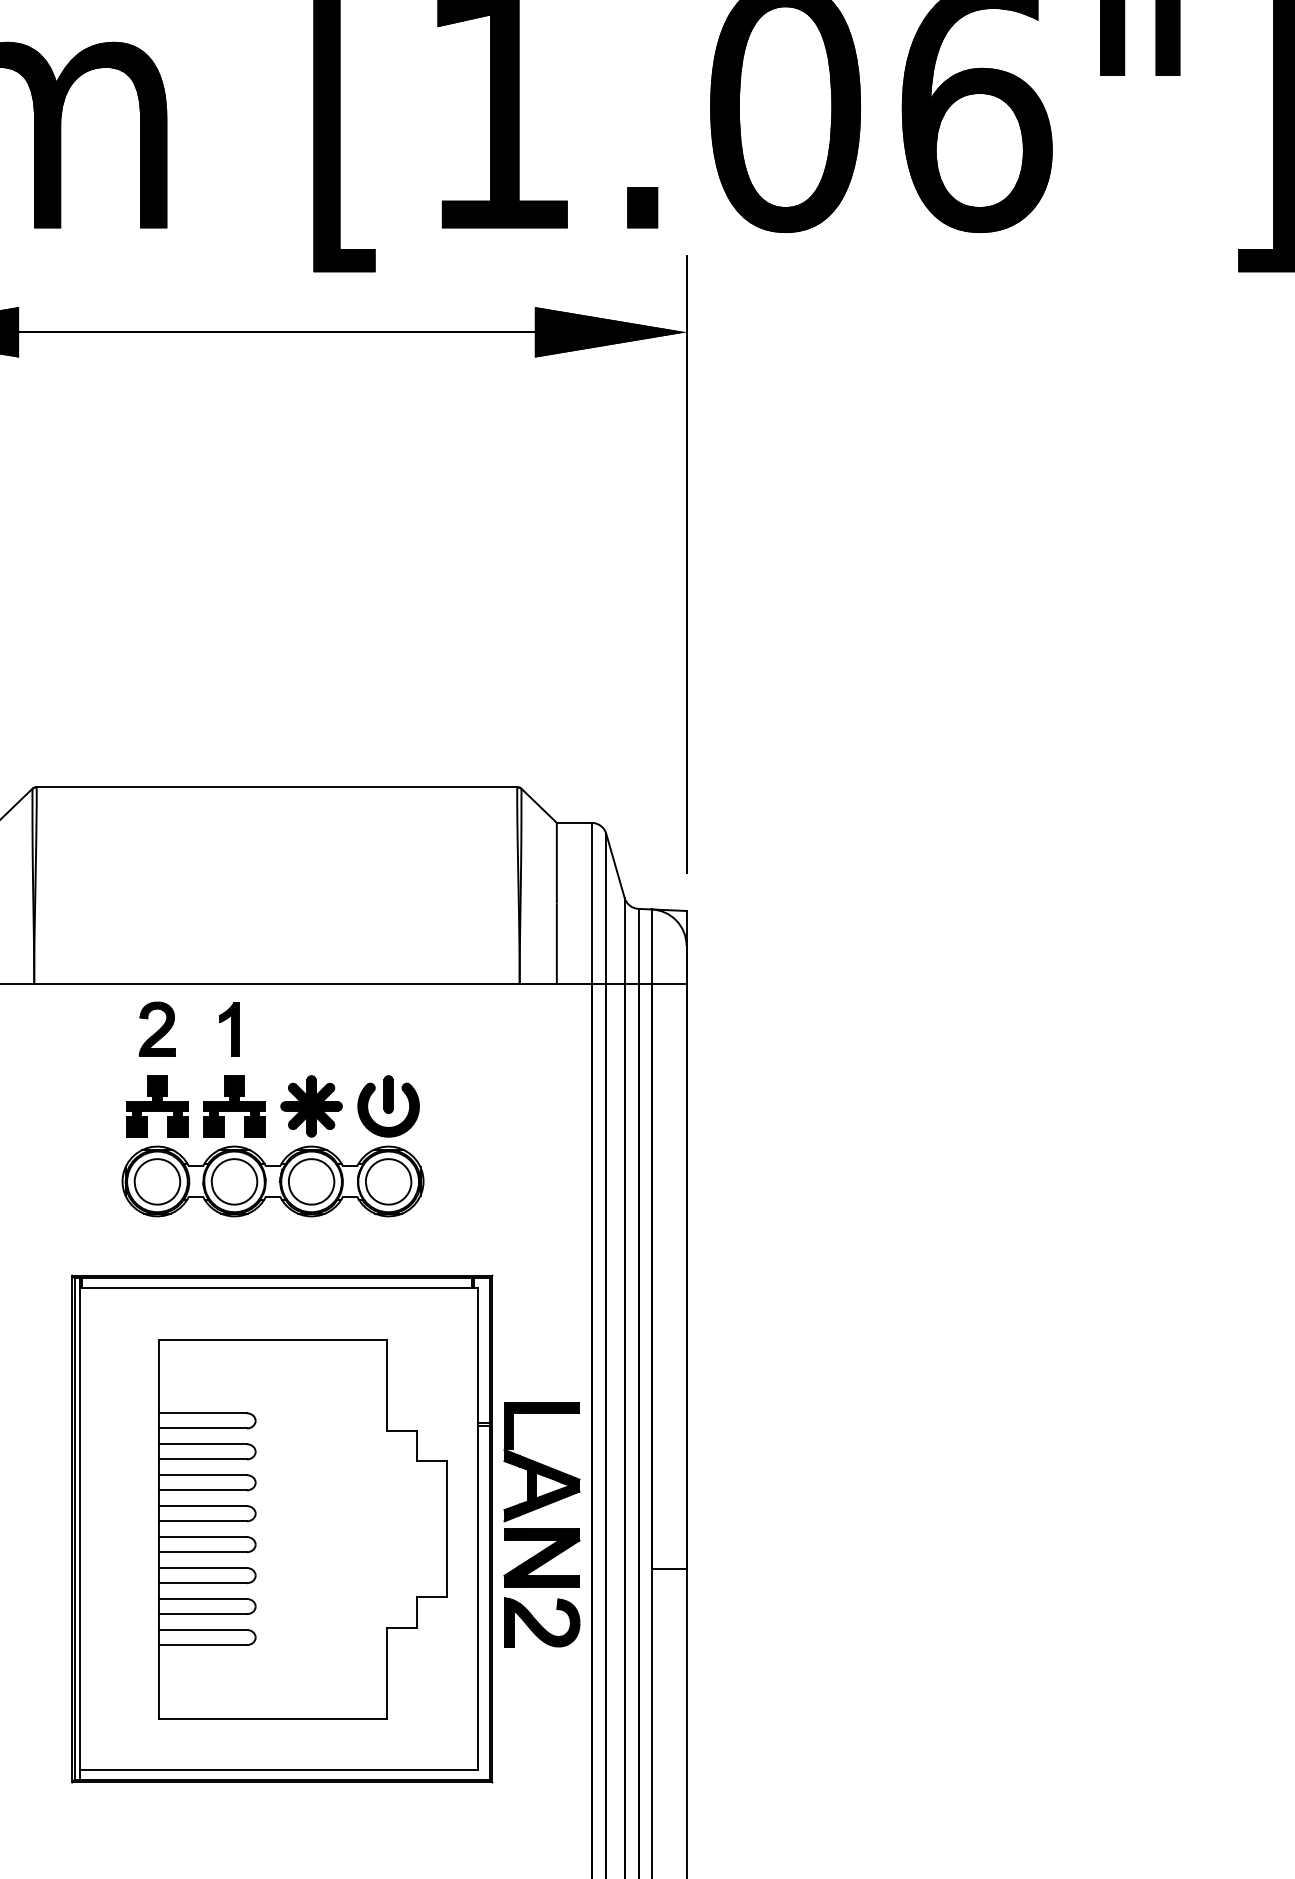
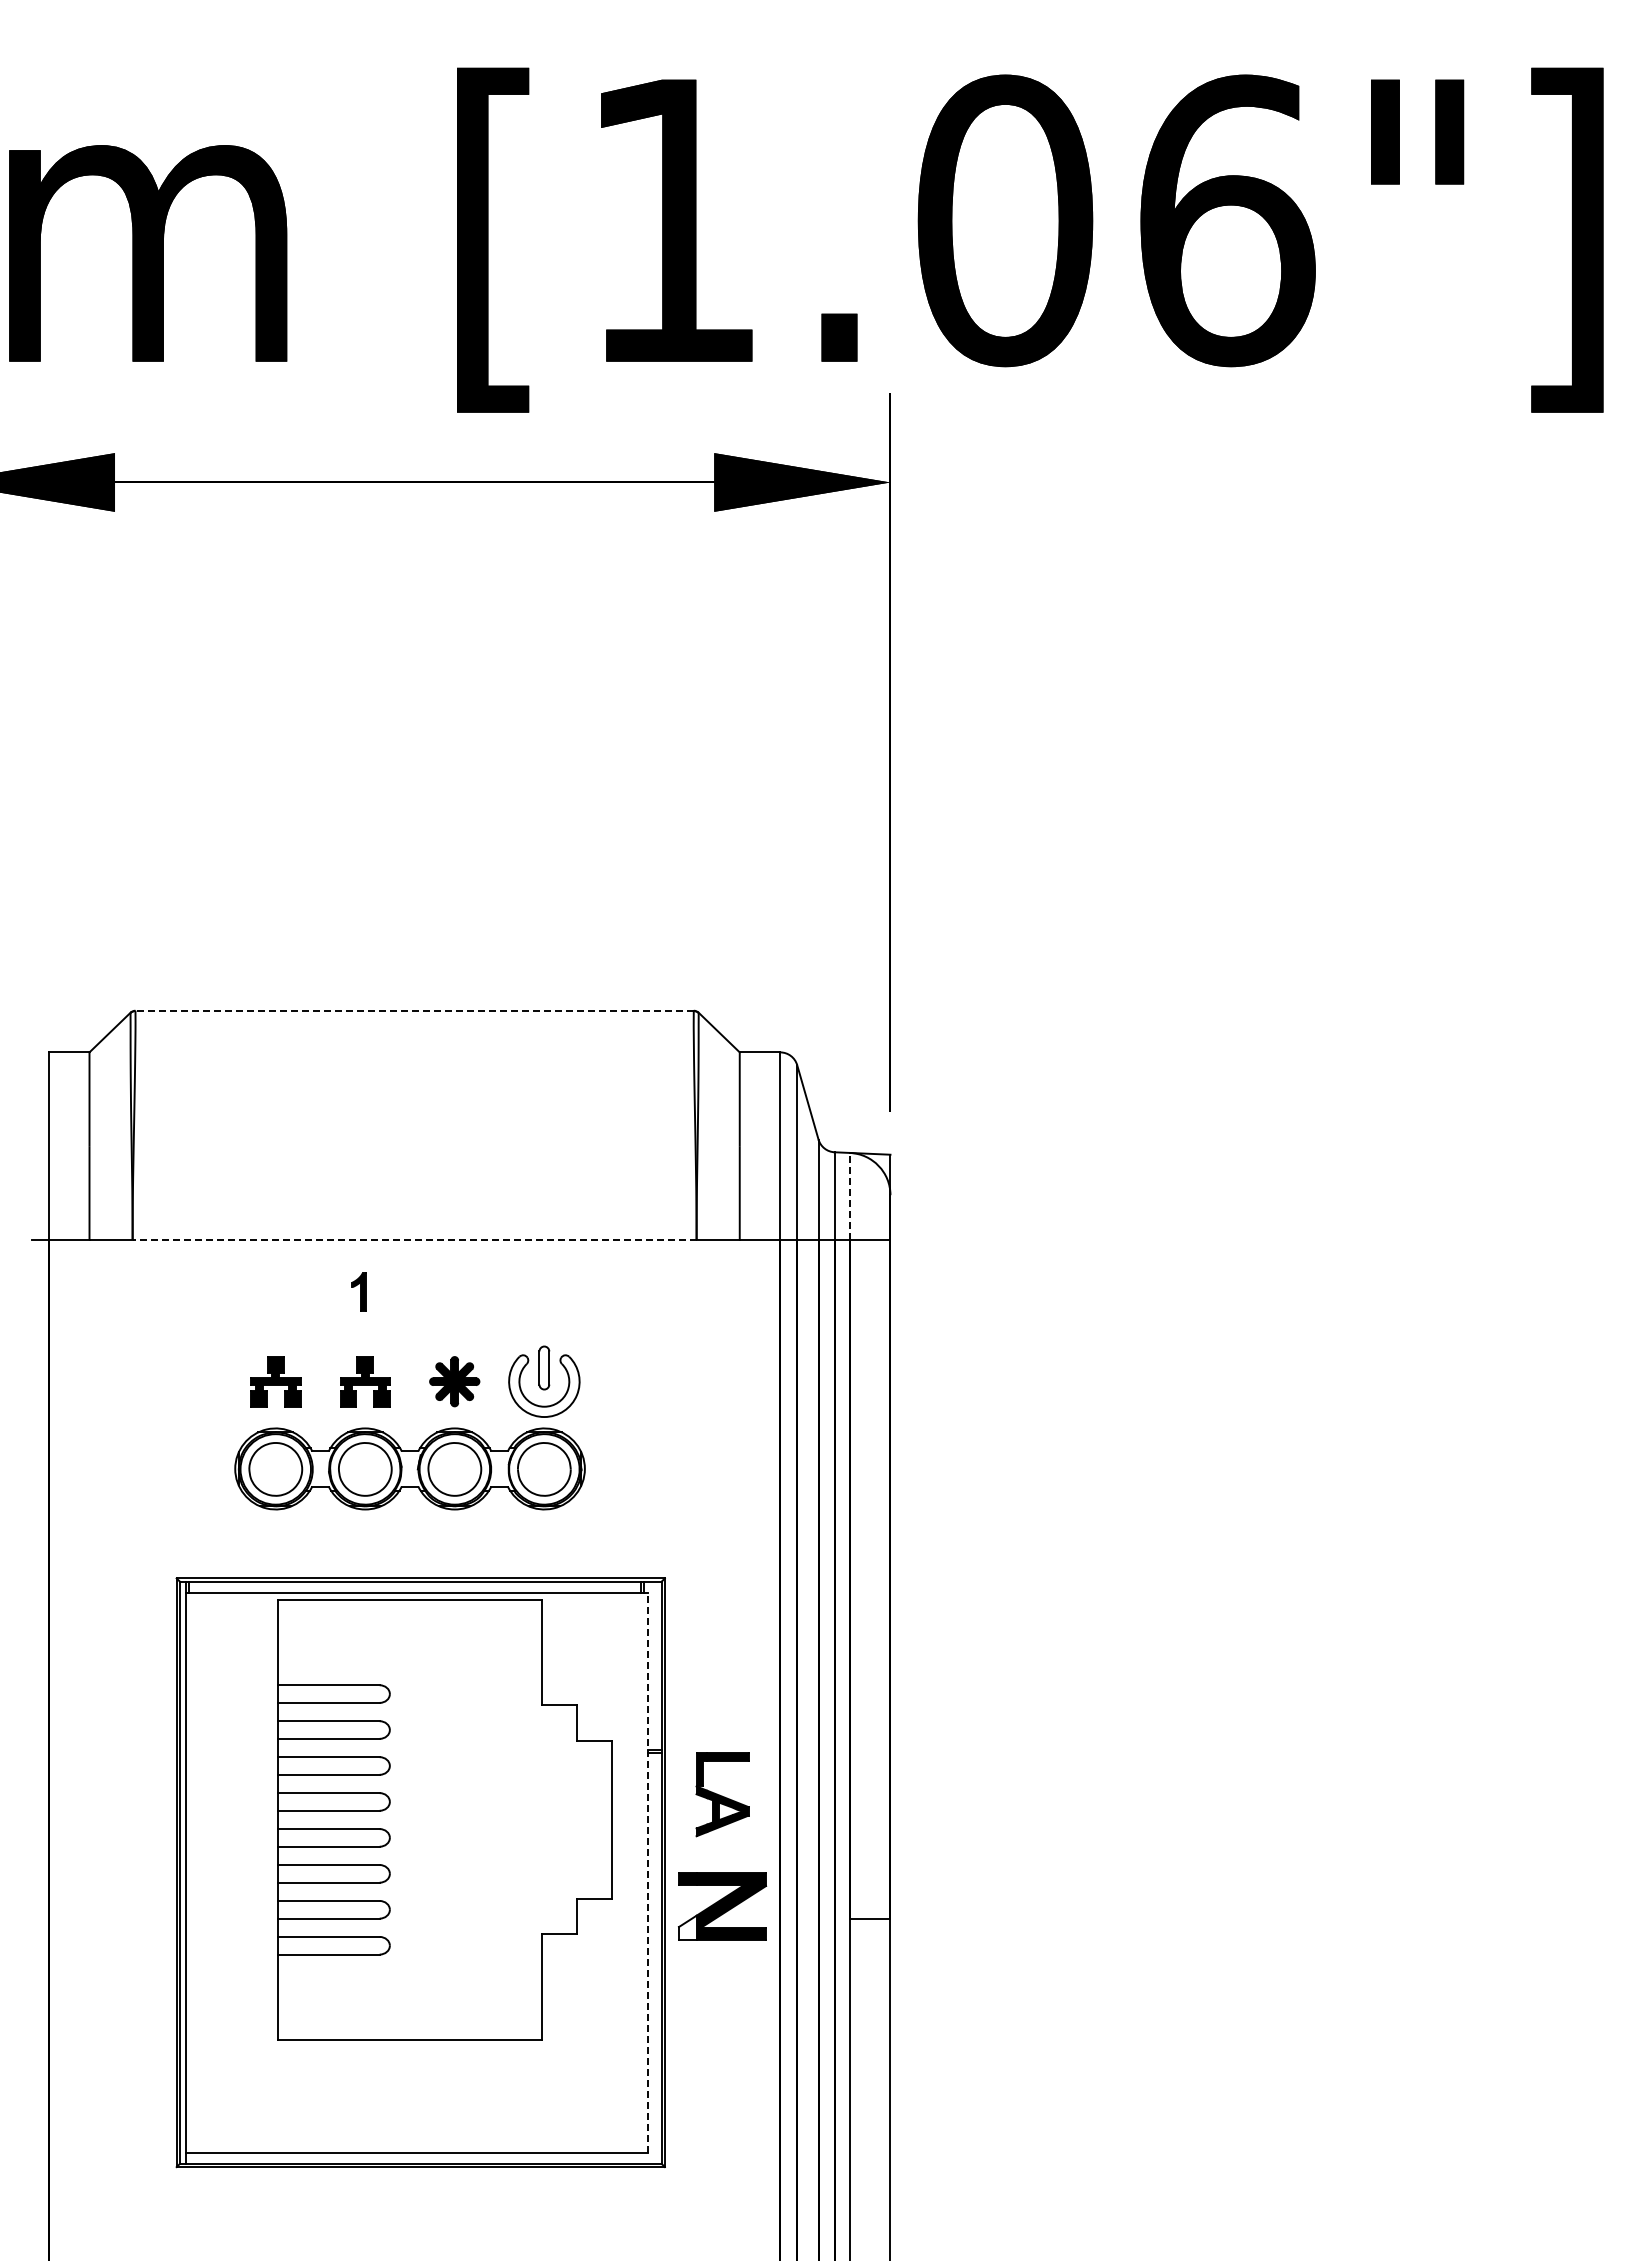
line: (276, 786) -> (414, 1010), solid -> dashed
line: (652, 946) -> (850, 1195), solid -> dashed
line: (276, 983) -> (414, 1239), solid -> dashed
part: (157, 1028) -> (275, 1291), removed
part: (228, 1028) -> (358, 1291), size x0.6
fill: (388, 1094) -> (544, 1367), removed
part: (157, 1106) -> (275, 1381), size x0.7
part: (234, 1106) -> (365, 1381), size x0.7
part: (311, 1106) -> (454, 1381), size x0.7
fill: (388, 1110) -> (544, 1386), removed
part: (541, 1461) -> (722, 1794), size x0.6
part: (302, 1528) -> (444, 1819), moved
line: (477, 1528) -> (647, 1872), solid -> dashed
fill: (511, 1576) -> (687, 1927), removed
part: (541, 1622) -> (722, 1981), removed

